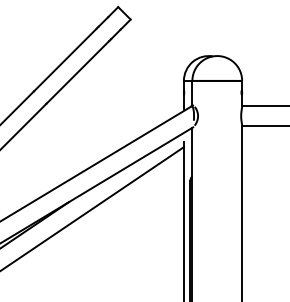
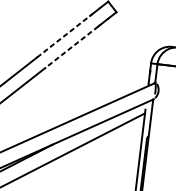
line: (65, 59) -> (63, 36), solid -> dashed
line: (77, 72) -> (71, 47), solid -> dashed

